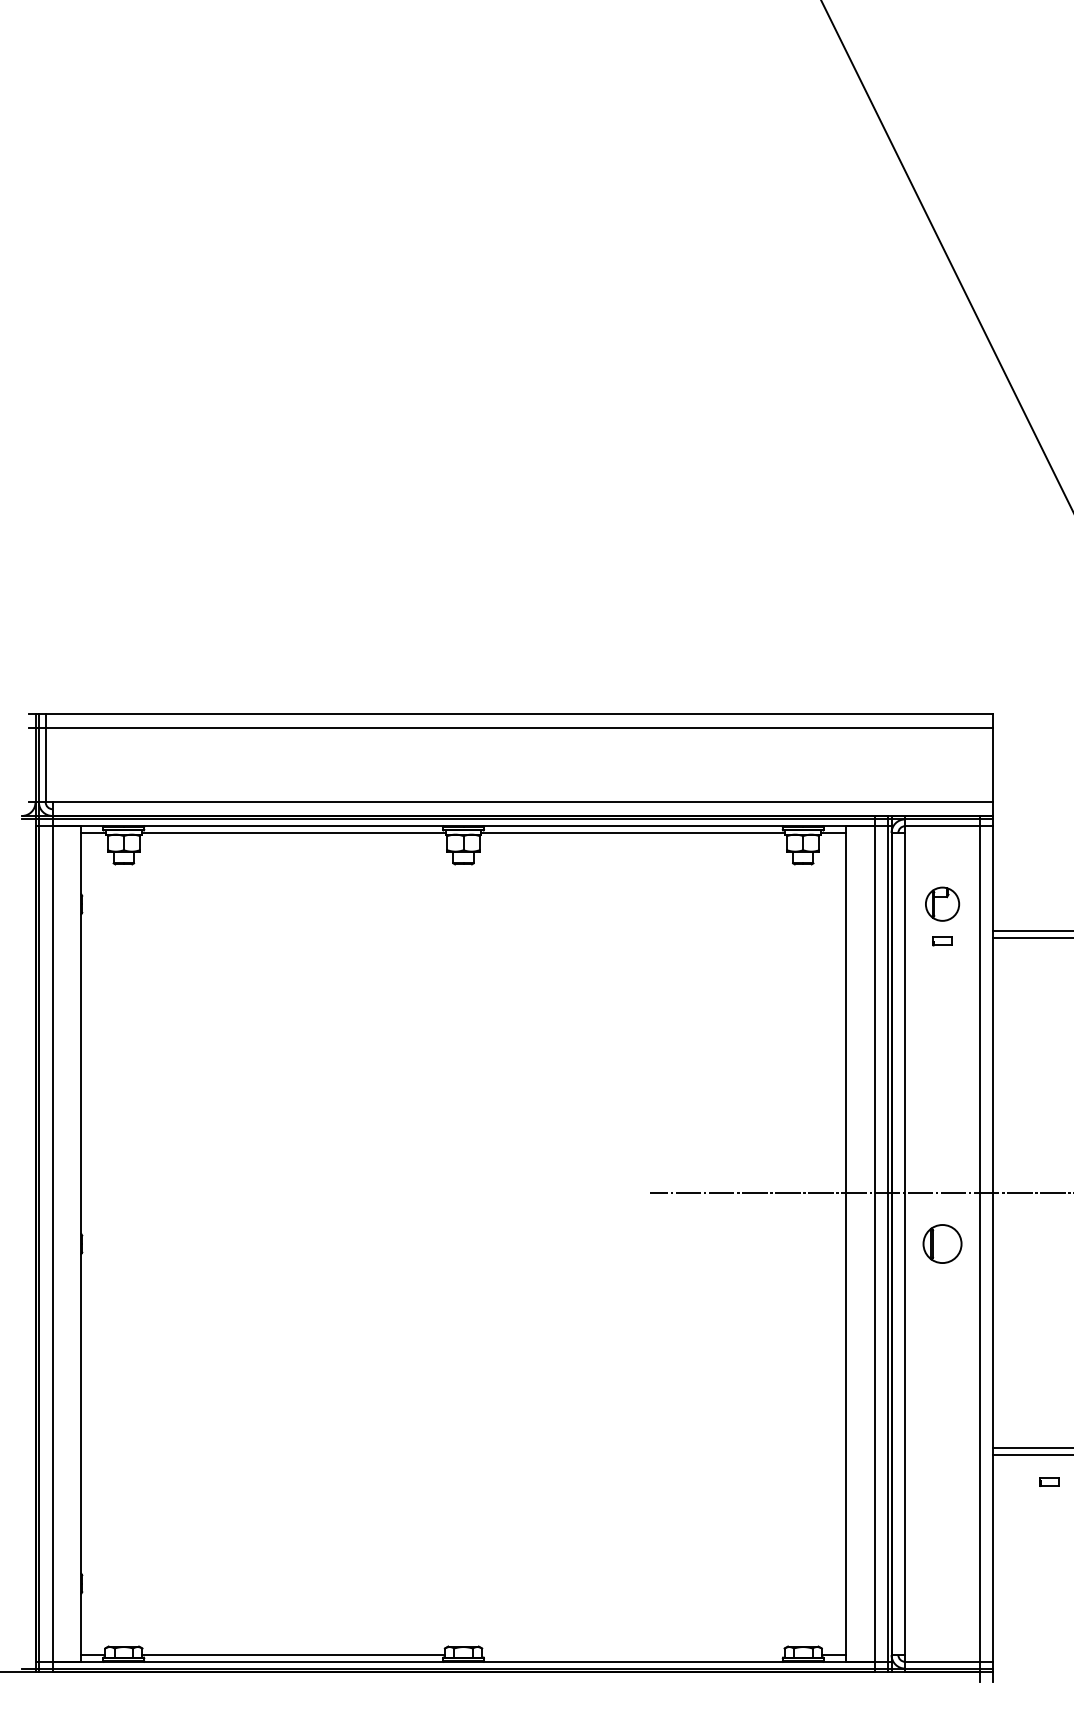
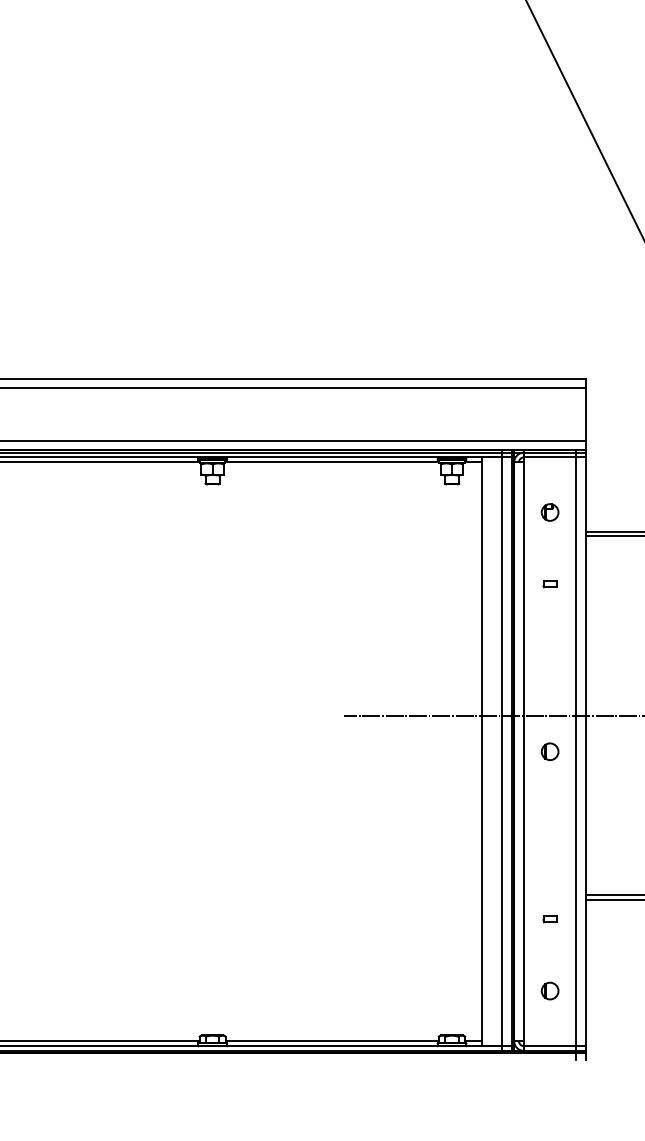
part: (942, 904) -> (550, 512), size x0.71
part: (942, 941) -> (550, 584), moved
part: (942, 1243) -> (550, 751), size x0.62
part: (1049, 1481) -> (550, 919), moved
part: (942, 1583) -> (550, 990), added
line: (633, 1655) -> (332, 1041), added

